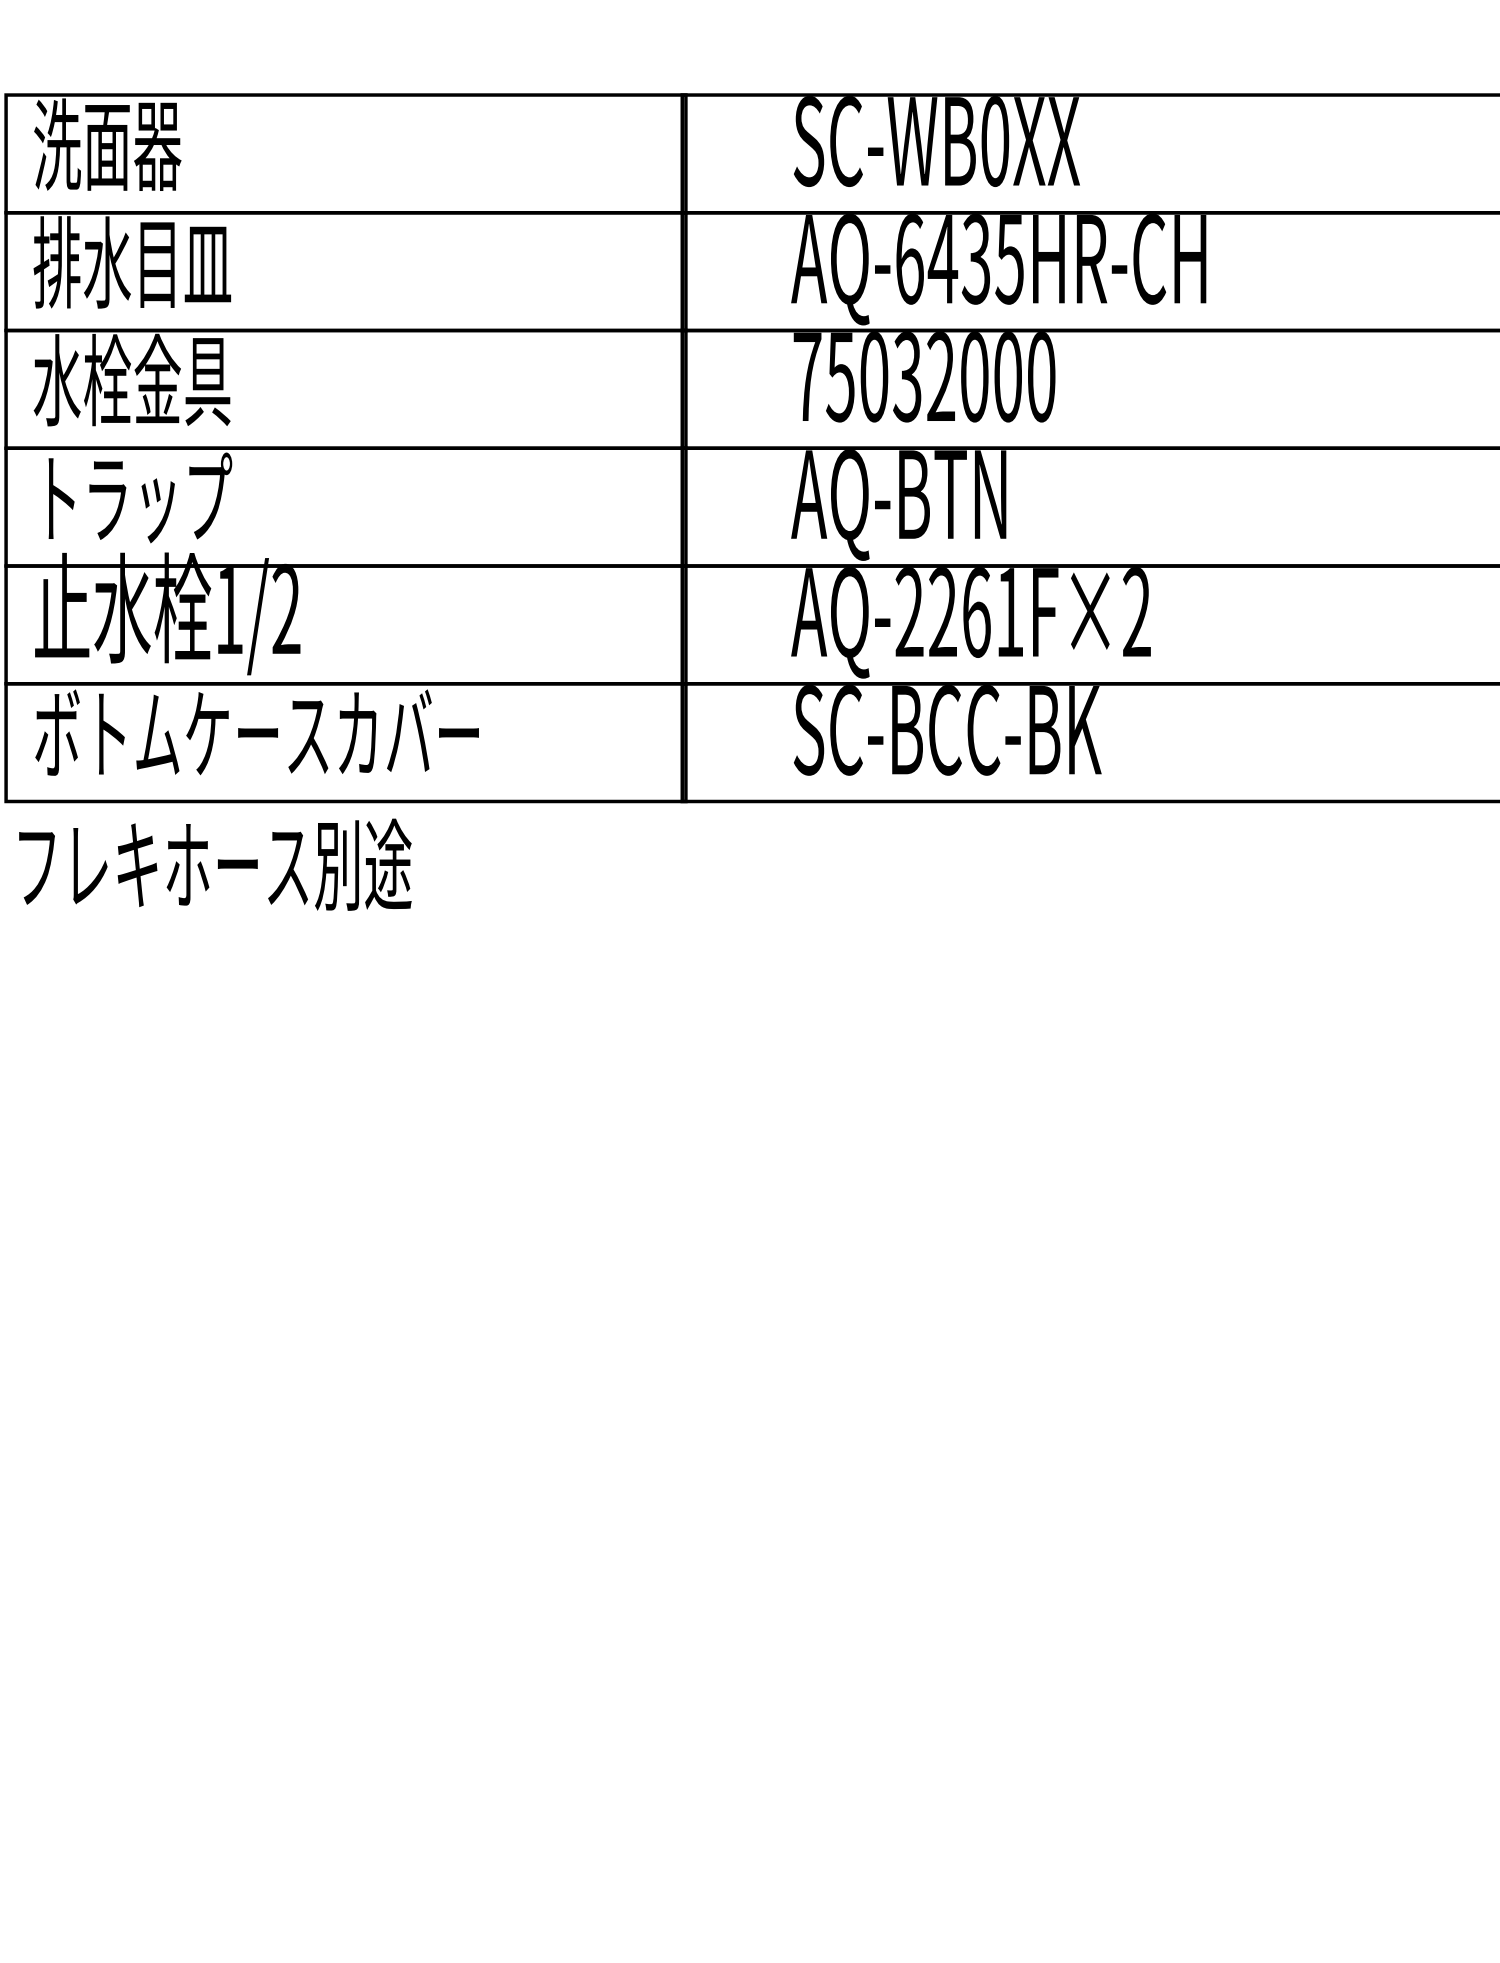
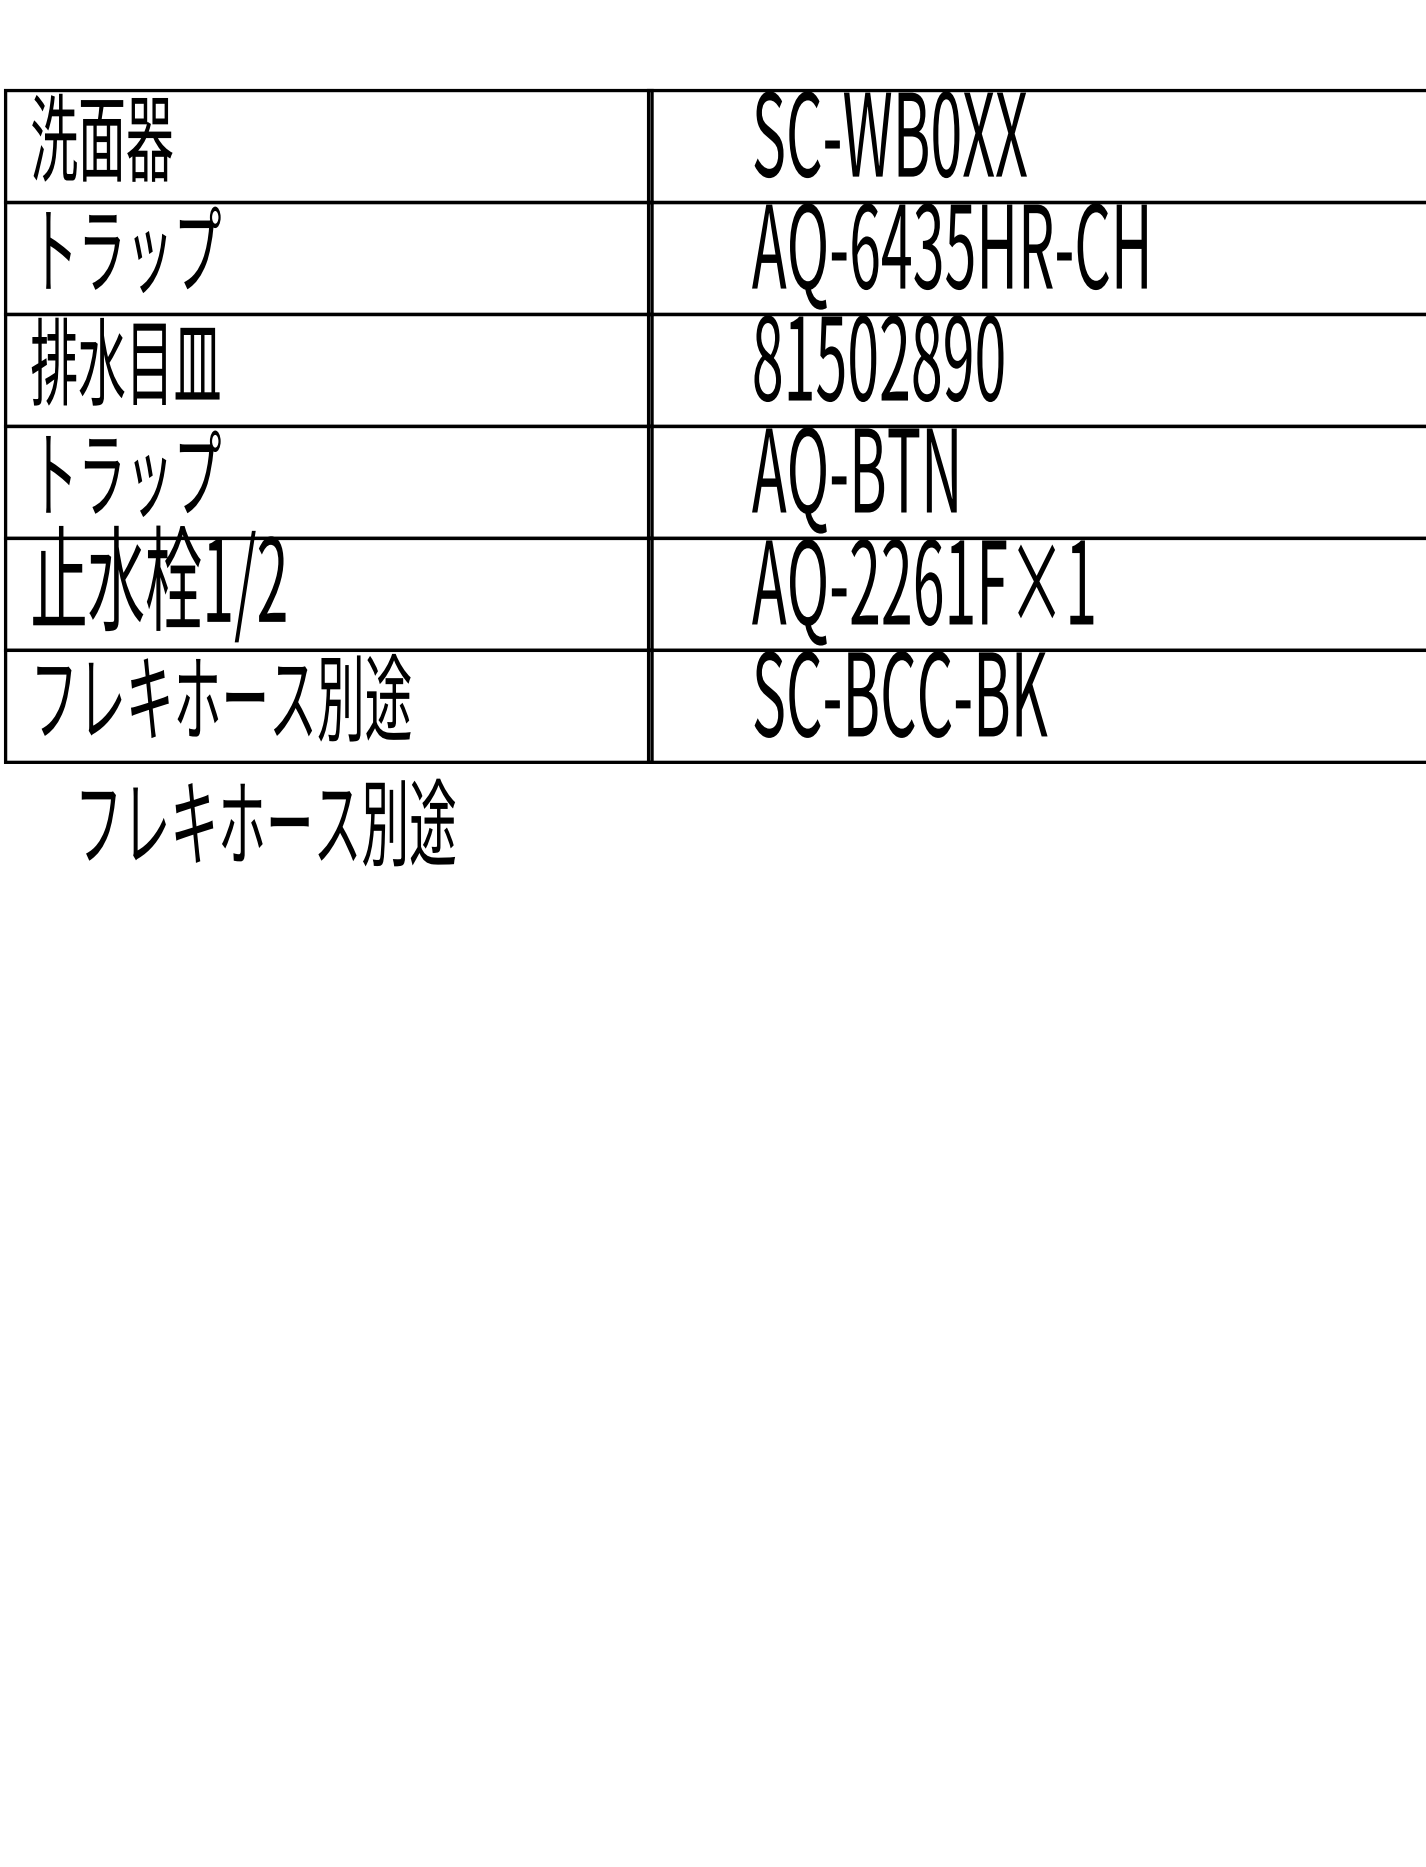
text: (132, 262) -> (125, 249), 排水目皿 -> トラップ
text: (907, 377) -> (862, 359), 75032000 -> 81502890
text: (132, 379) -> (125, 361), 水栓金具 -> 排水目皿
text: (1136, 612) -> (1080, 582), AQ-2261F×2 -> AQ-2261F×1
text: (256, 733) -> (243, 697), ボトムケースカバー -> フレキホース別途
text: (215, 864) -> (268, 822), moved

